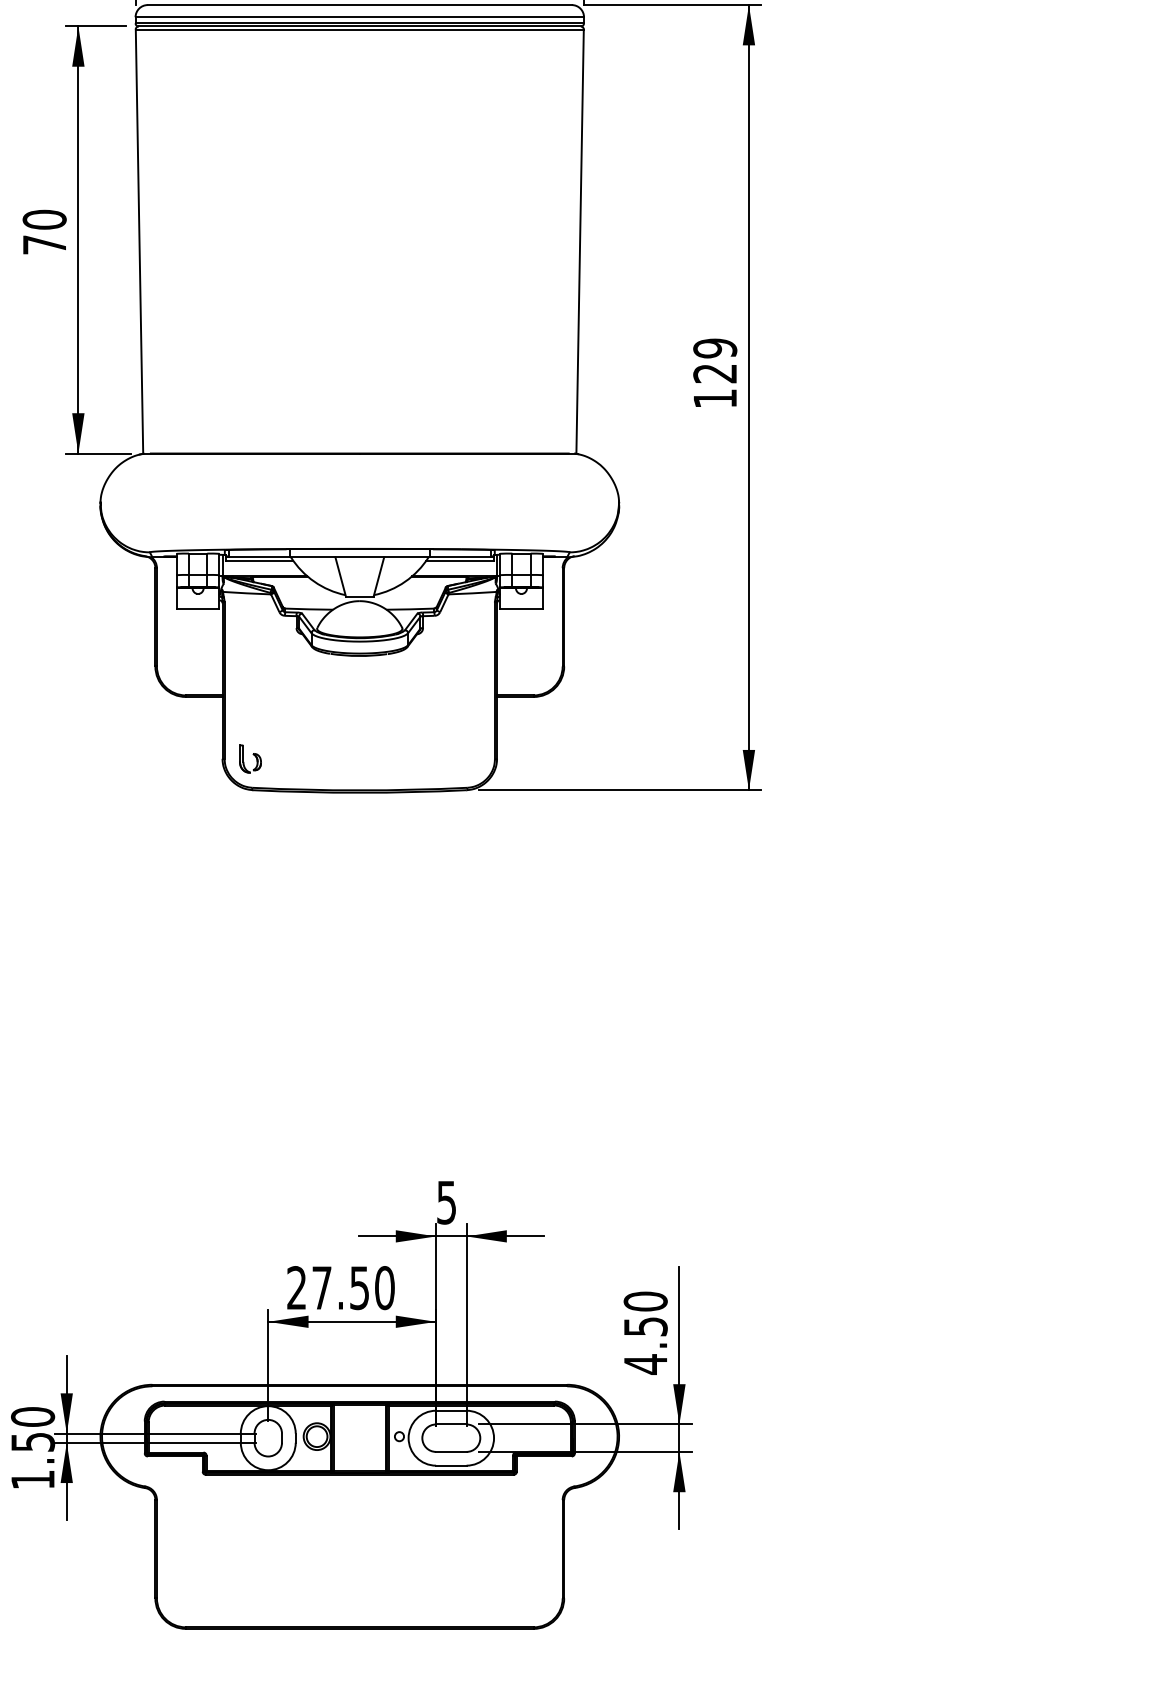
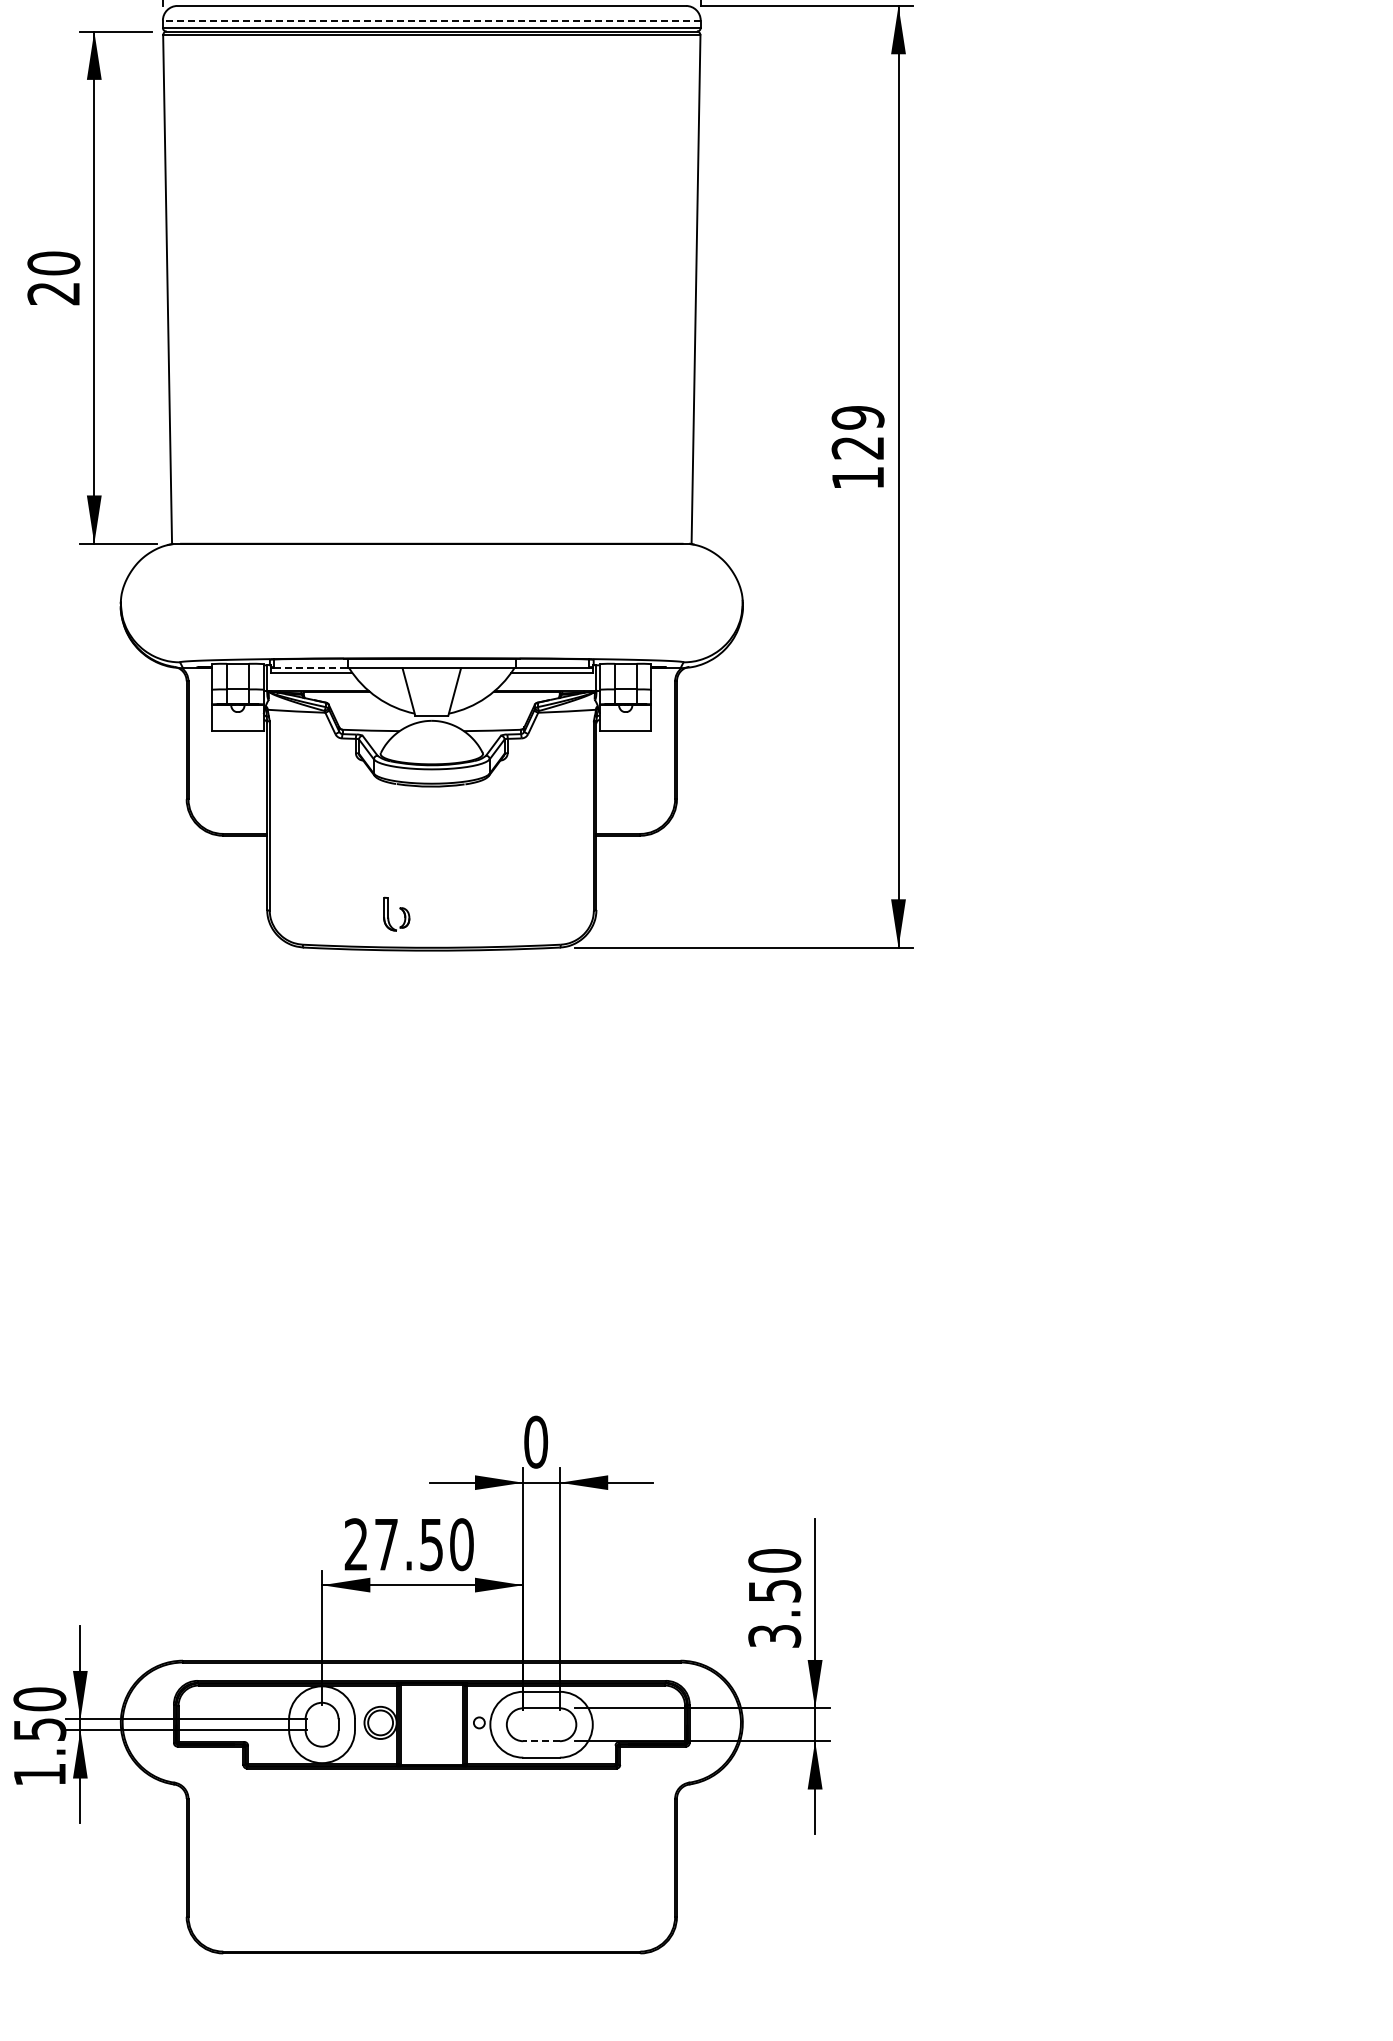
line: (359, 17) -> (431, 20), solid -> dashed
text: (44, 244) -> (53, 293), 70 -> 20
line: (259, 557) -> (311, 668), solid -> dashed
part: (250, 758) -> (396, 913), moved
text: (447, 1202) -> (536, 1441), 5 -> 0
text: (645, 1363) -> (774, 1635), 4.50 -> 3.50
line: (451, 1452) -> (541, 1741), solid -> dashed

